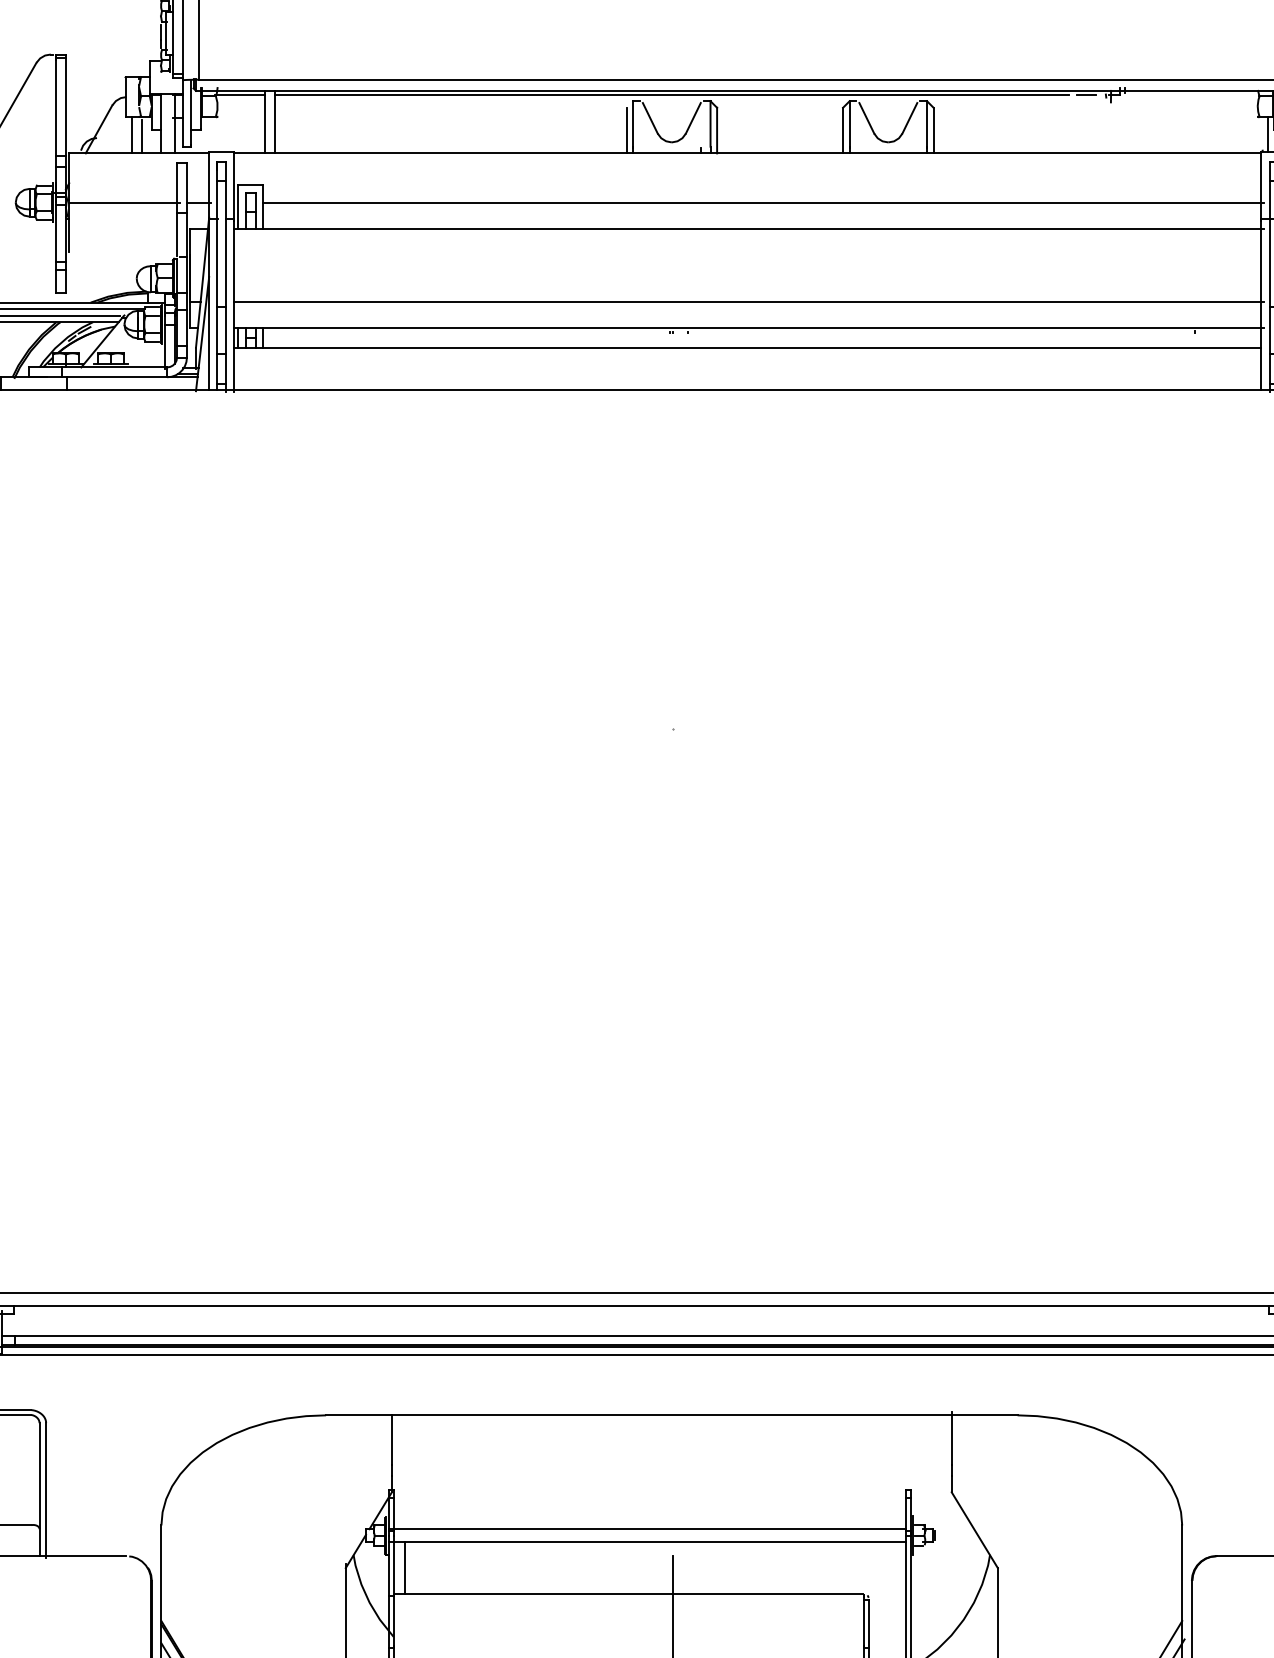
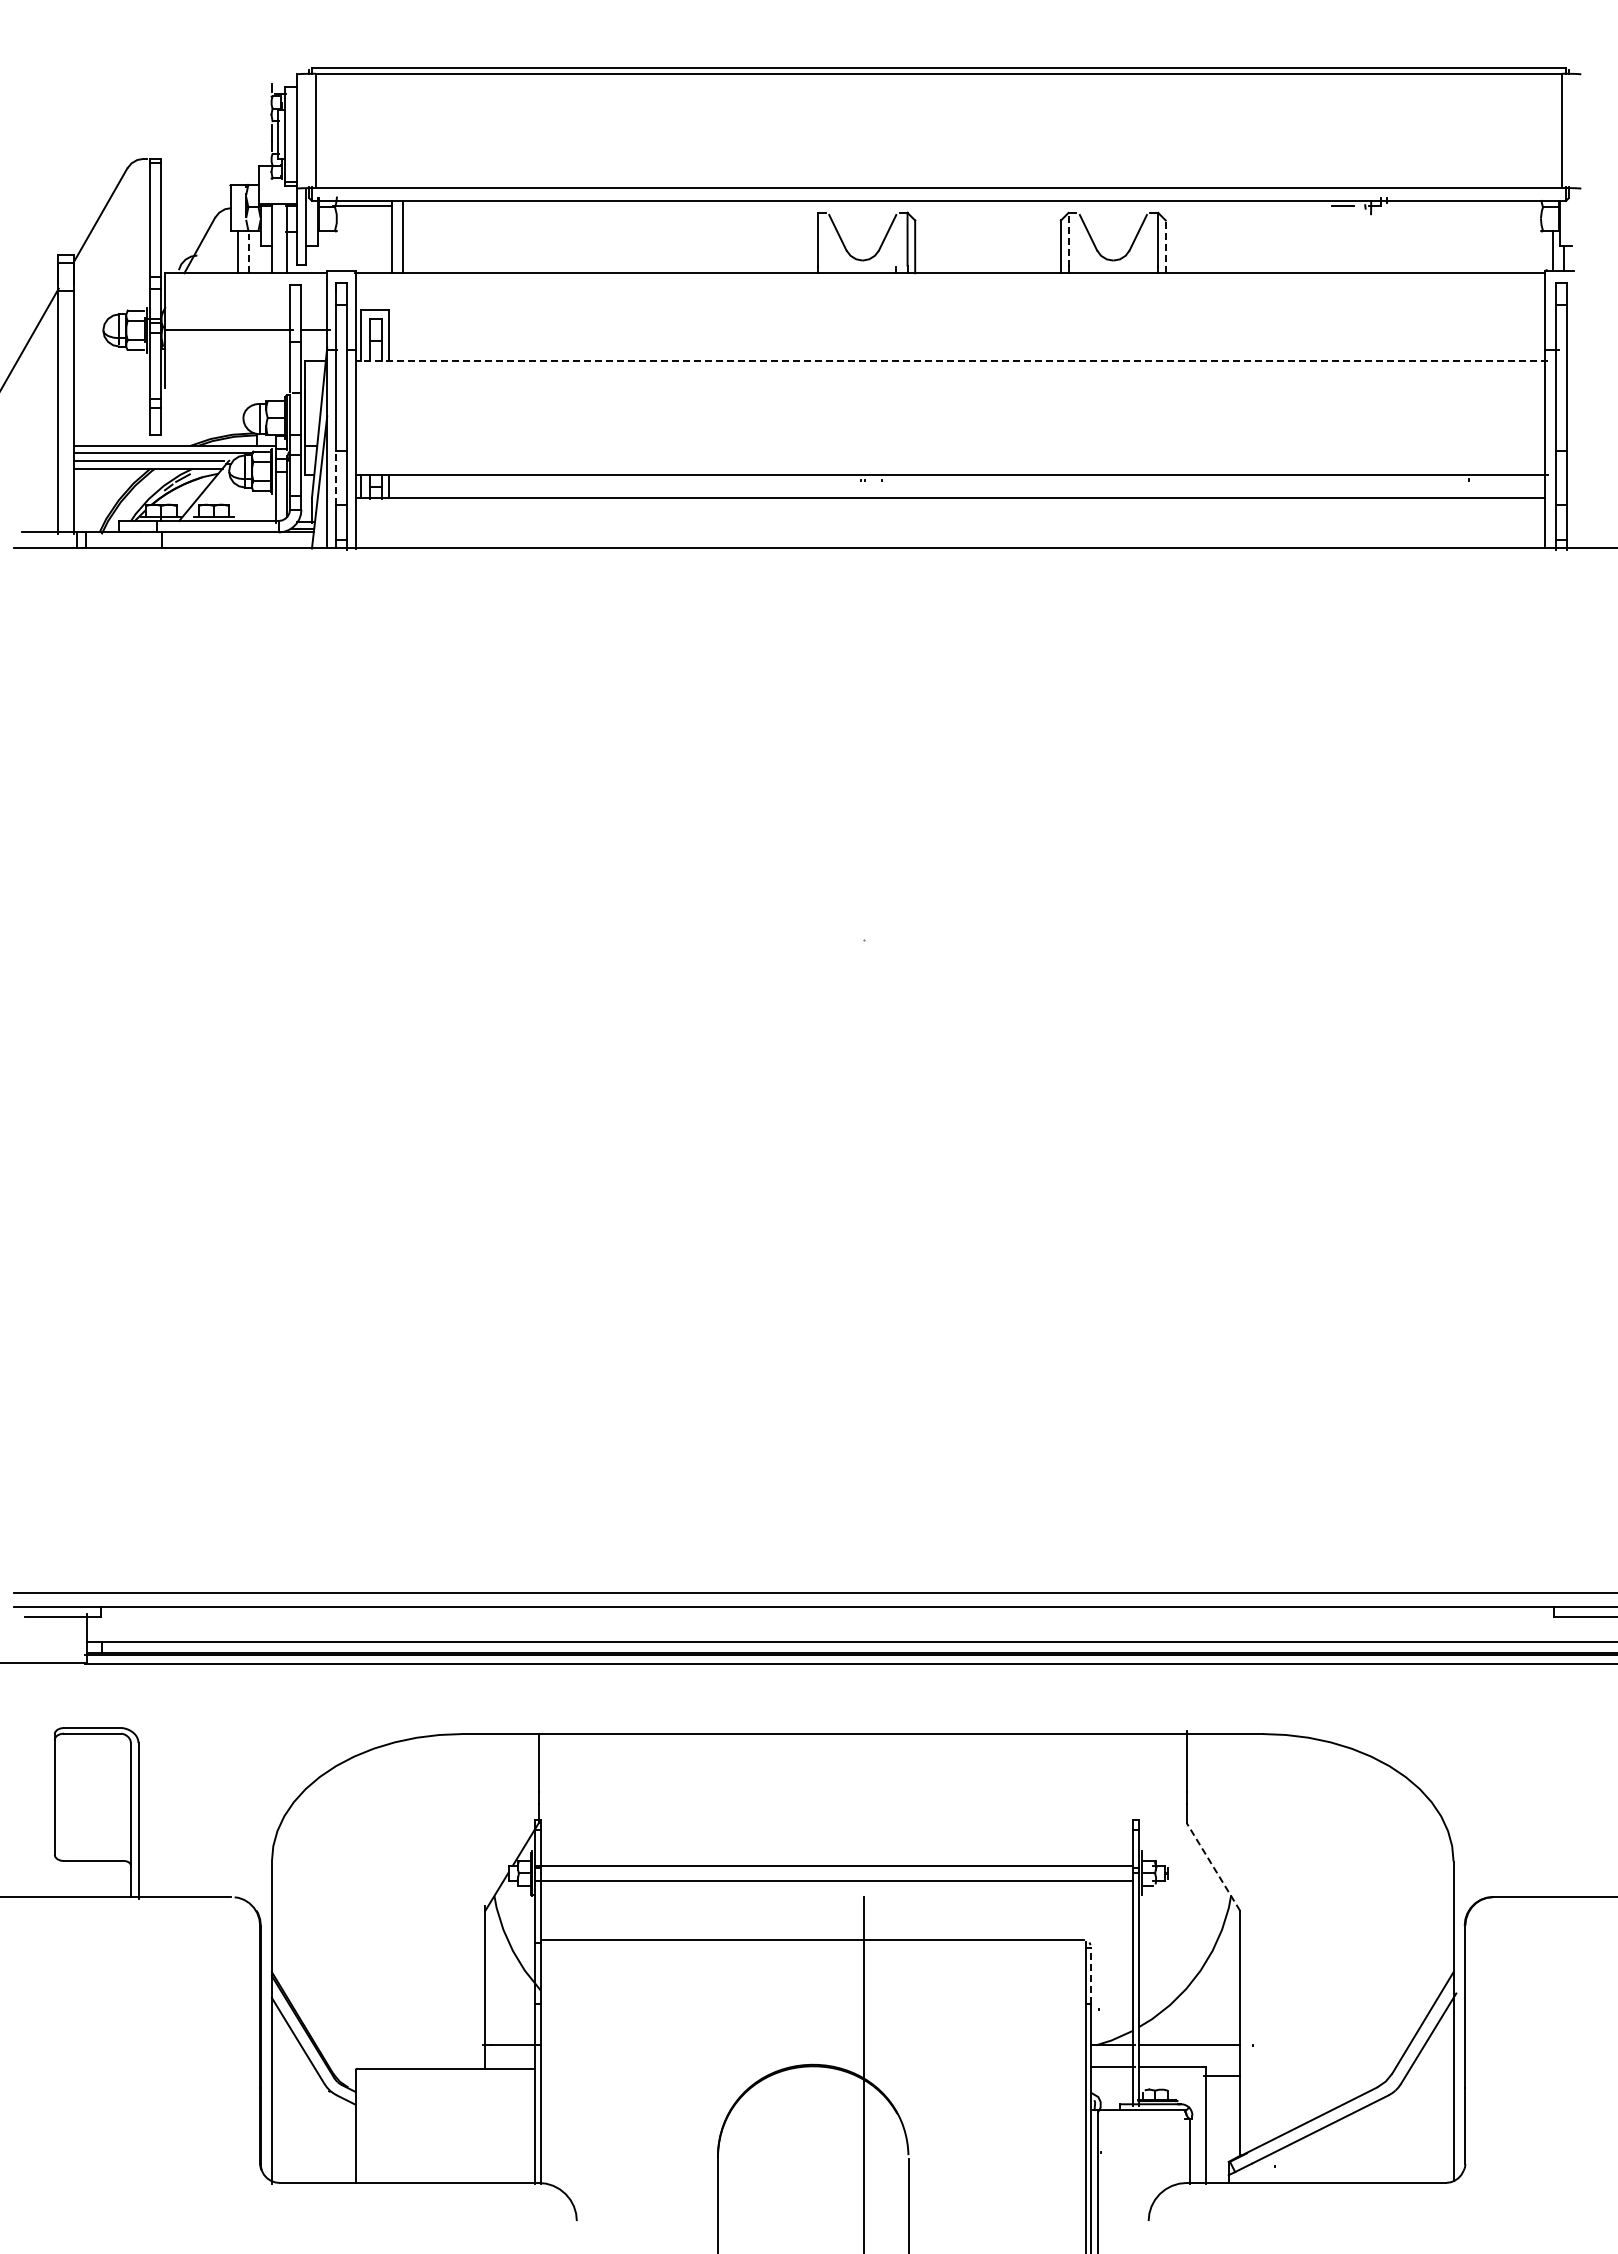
line: (671, 94) -> (862, 205), removed
line: (849, 124) -> (1068, 239), solid -> dashed
line: (626, 130) -> (810, 246), removed
line: (933, 130) -> (1165, 246), solid -> dashed
line: (142, 136) -> (249, 253), solid -> dashed
line: (763, 202) -> (968, 330), removed
line: (748, 228) -> (951, 360), solid -> dashed
line: (748, 302) -> (951, 445), removed
line: (216, 330) -> (335, 478), solid -> dashed
line: (974, 1529) -> (1213, 1866), solid -> dashed
line: (404, 1567) -> (553, 1910), removed
line: (869, 1623) -> (1091, 1975), solid -> dashed

